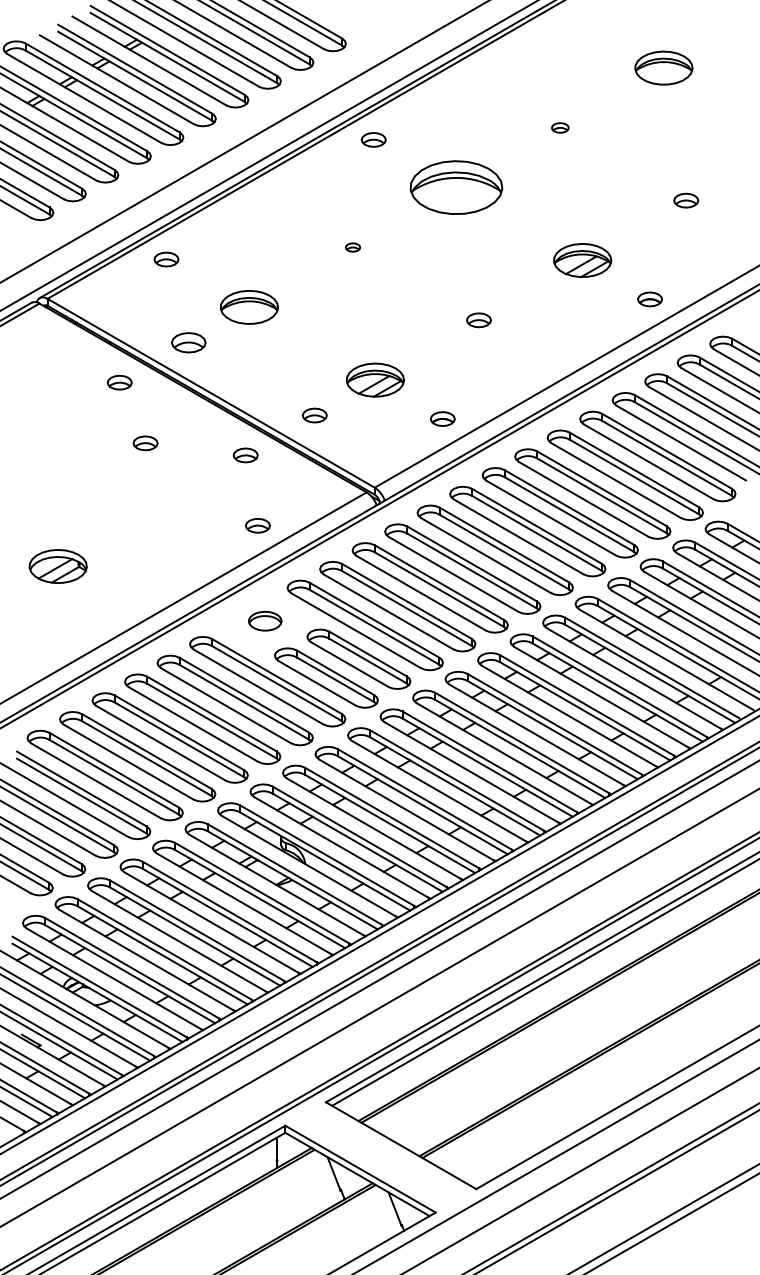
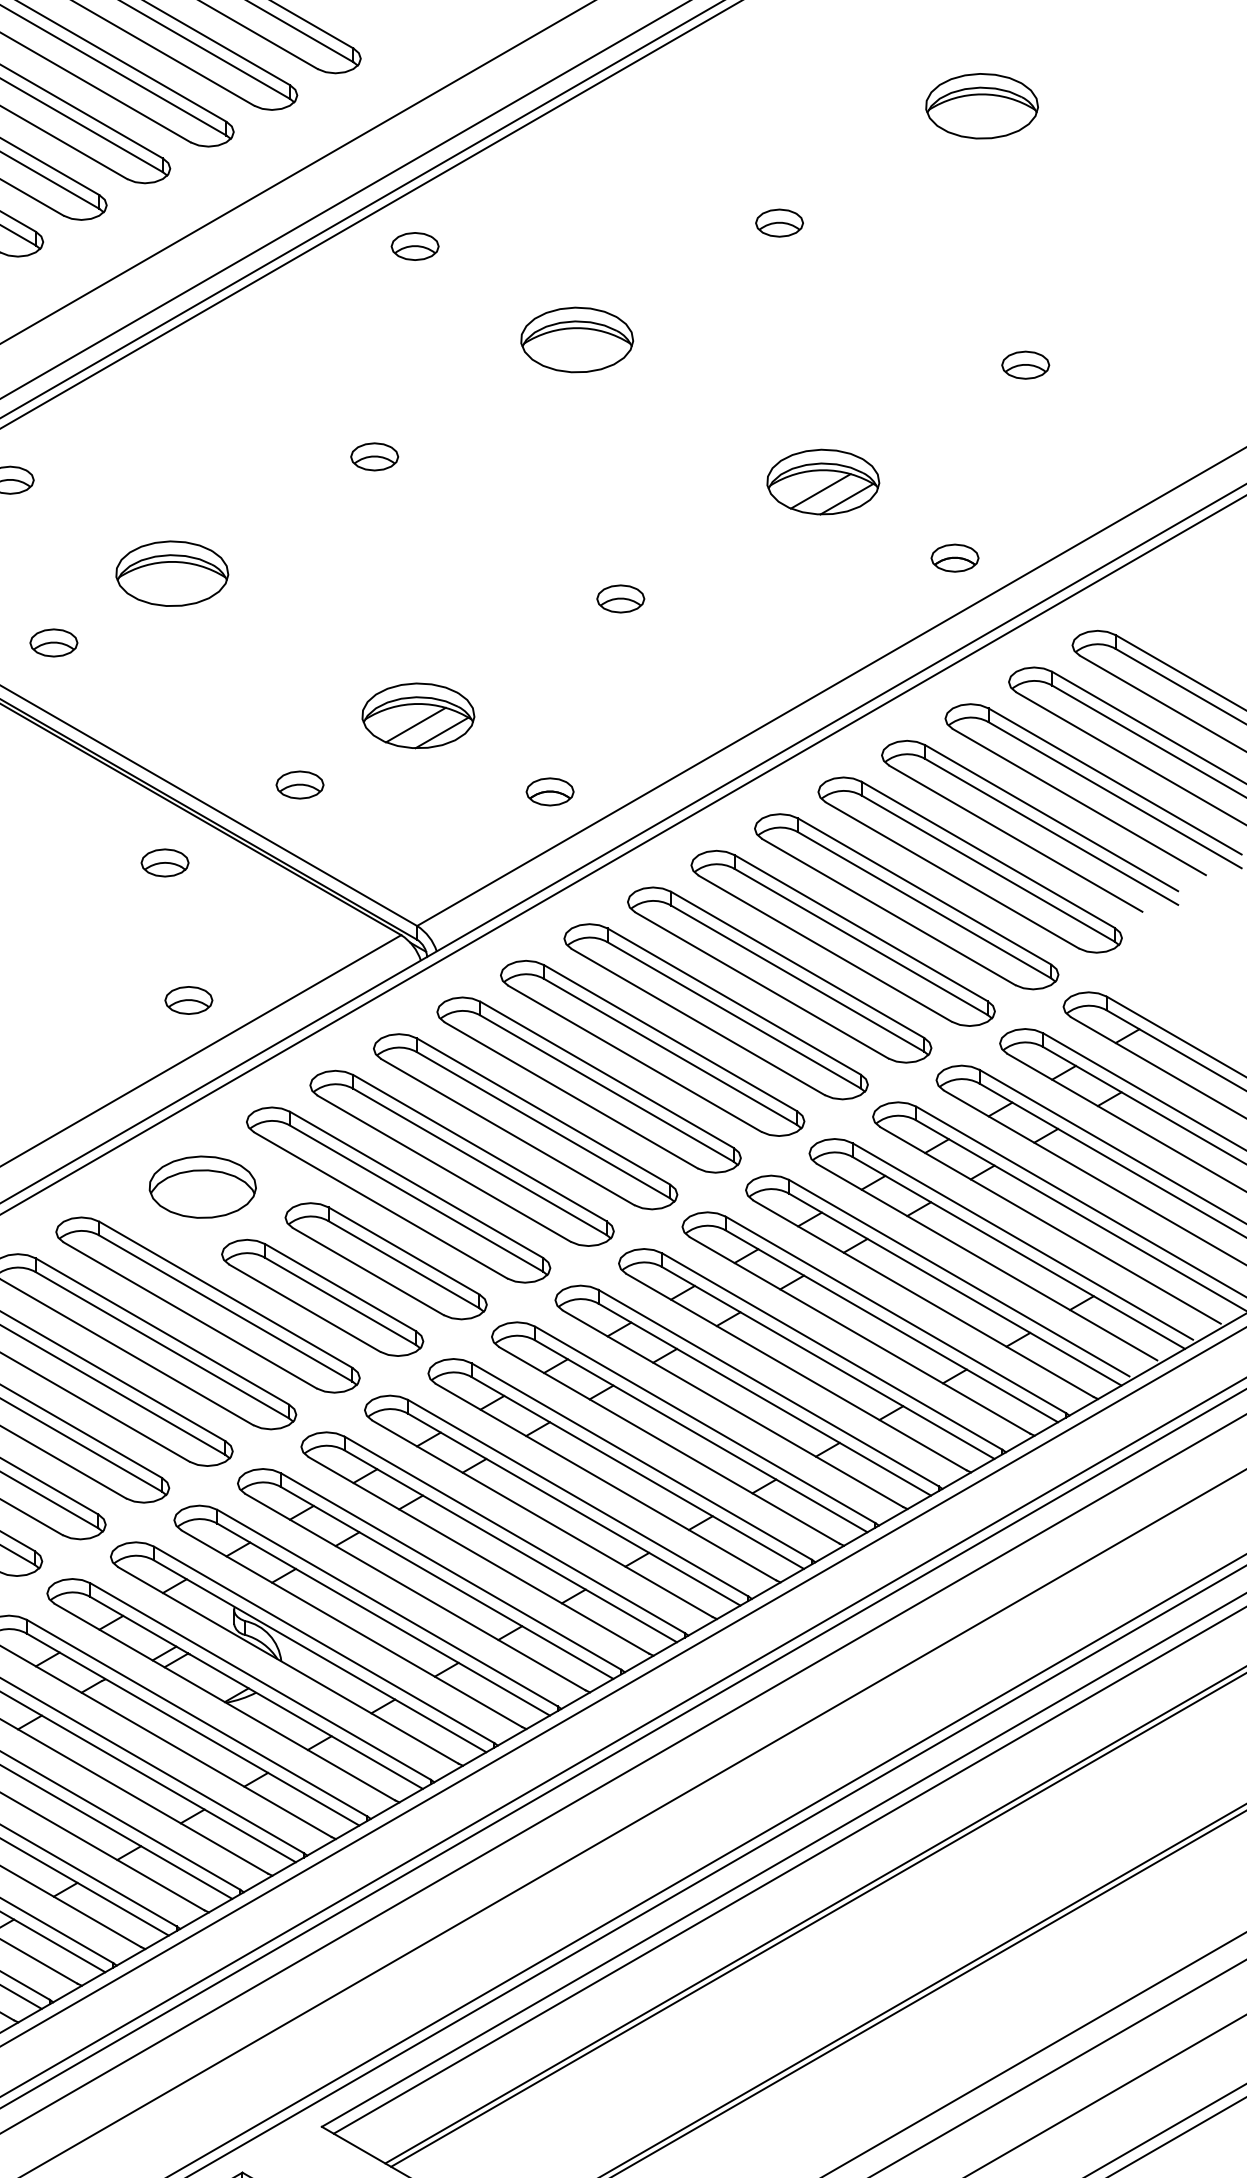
part: (560, 127) -> (780, 222), size x1.43
part: (456, 187) -> (576, 339), size x0.62
part: (352, 247) -> (373, 456), size x1.67
part: (188, 342) -> (53, 642), size x0.71
part: (265, 620) -> (203, 1185), size x1.67

